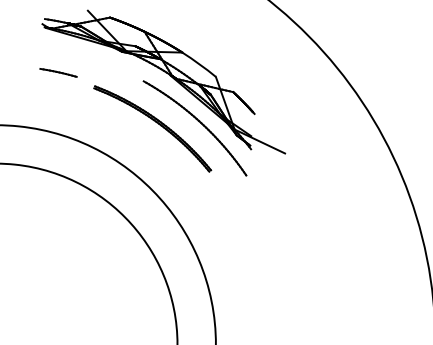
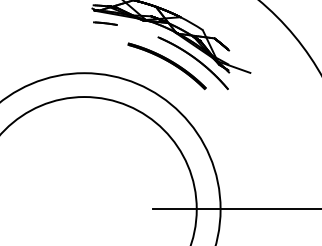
line: (58, 72) -> (105, 23), moved

